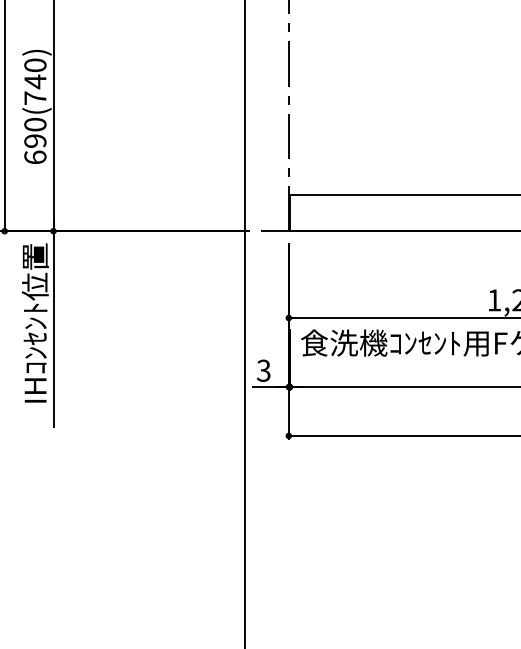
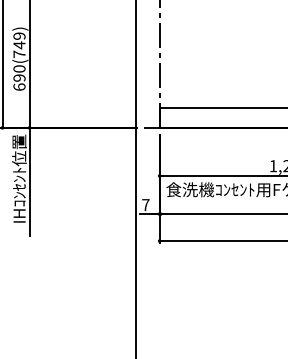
text: (35, 64) -> (19, 35), 690(740) -> 690(749)
text: (263, 371) -> (145, 205), 3 -> 7

